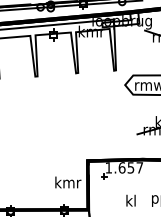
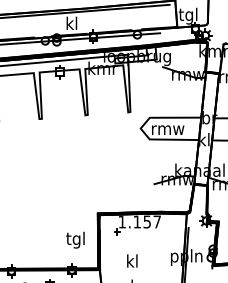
text: (122, 167) -> (137, 221), 1.657 -> 1.157
text: (68, 183) -> (76, 239), kmr -> tgl
text: (131, 200) -> (132, 260), moved

